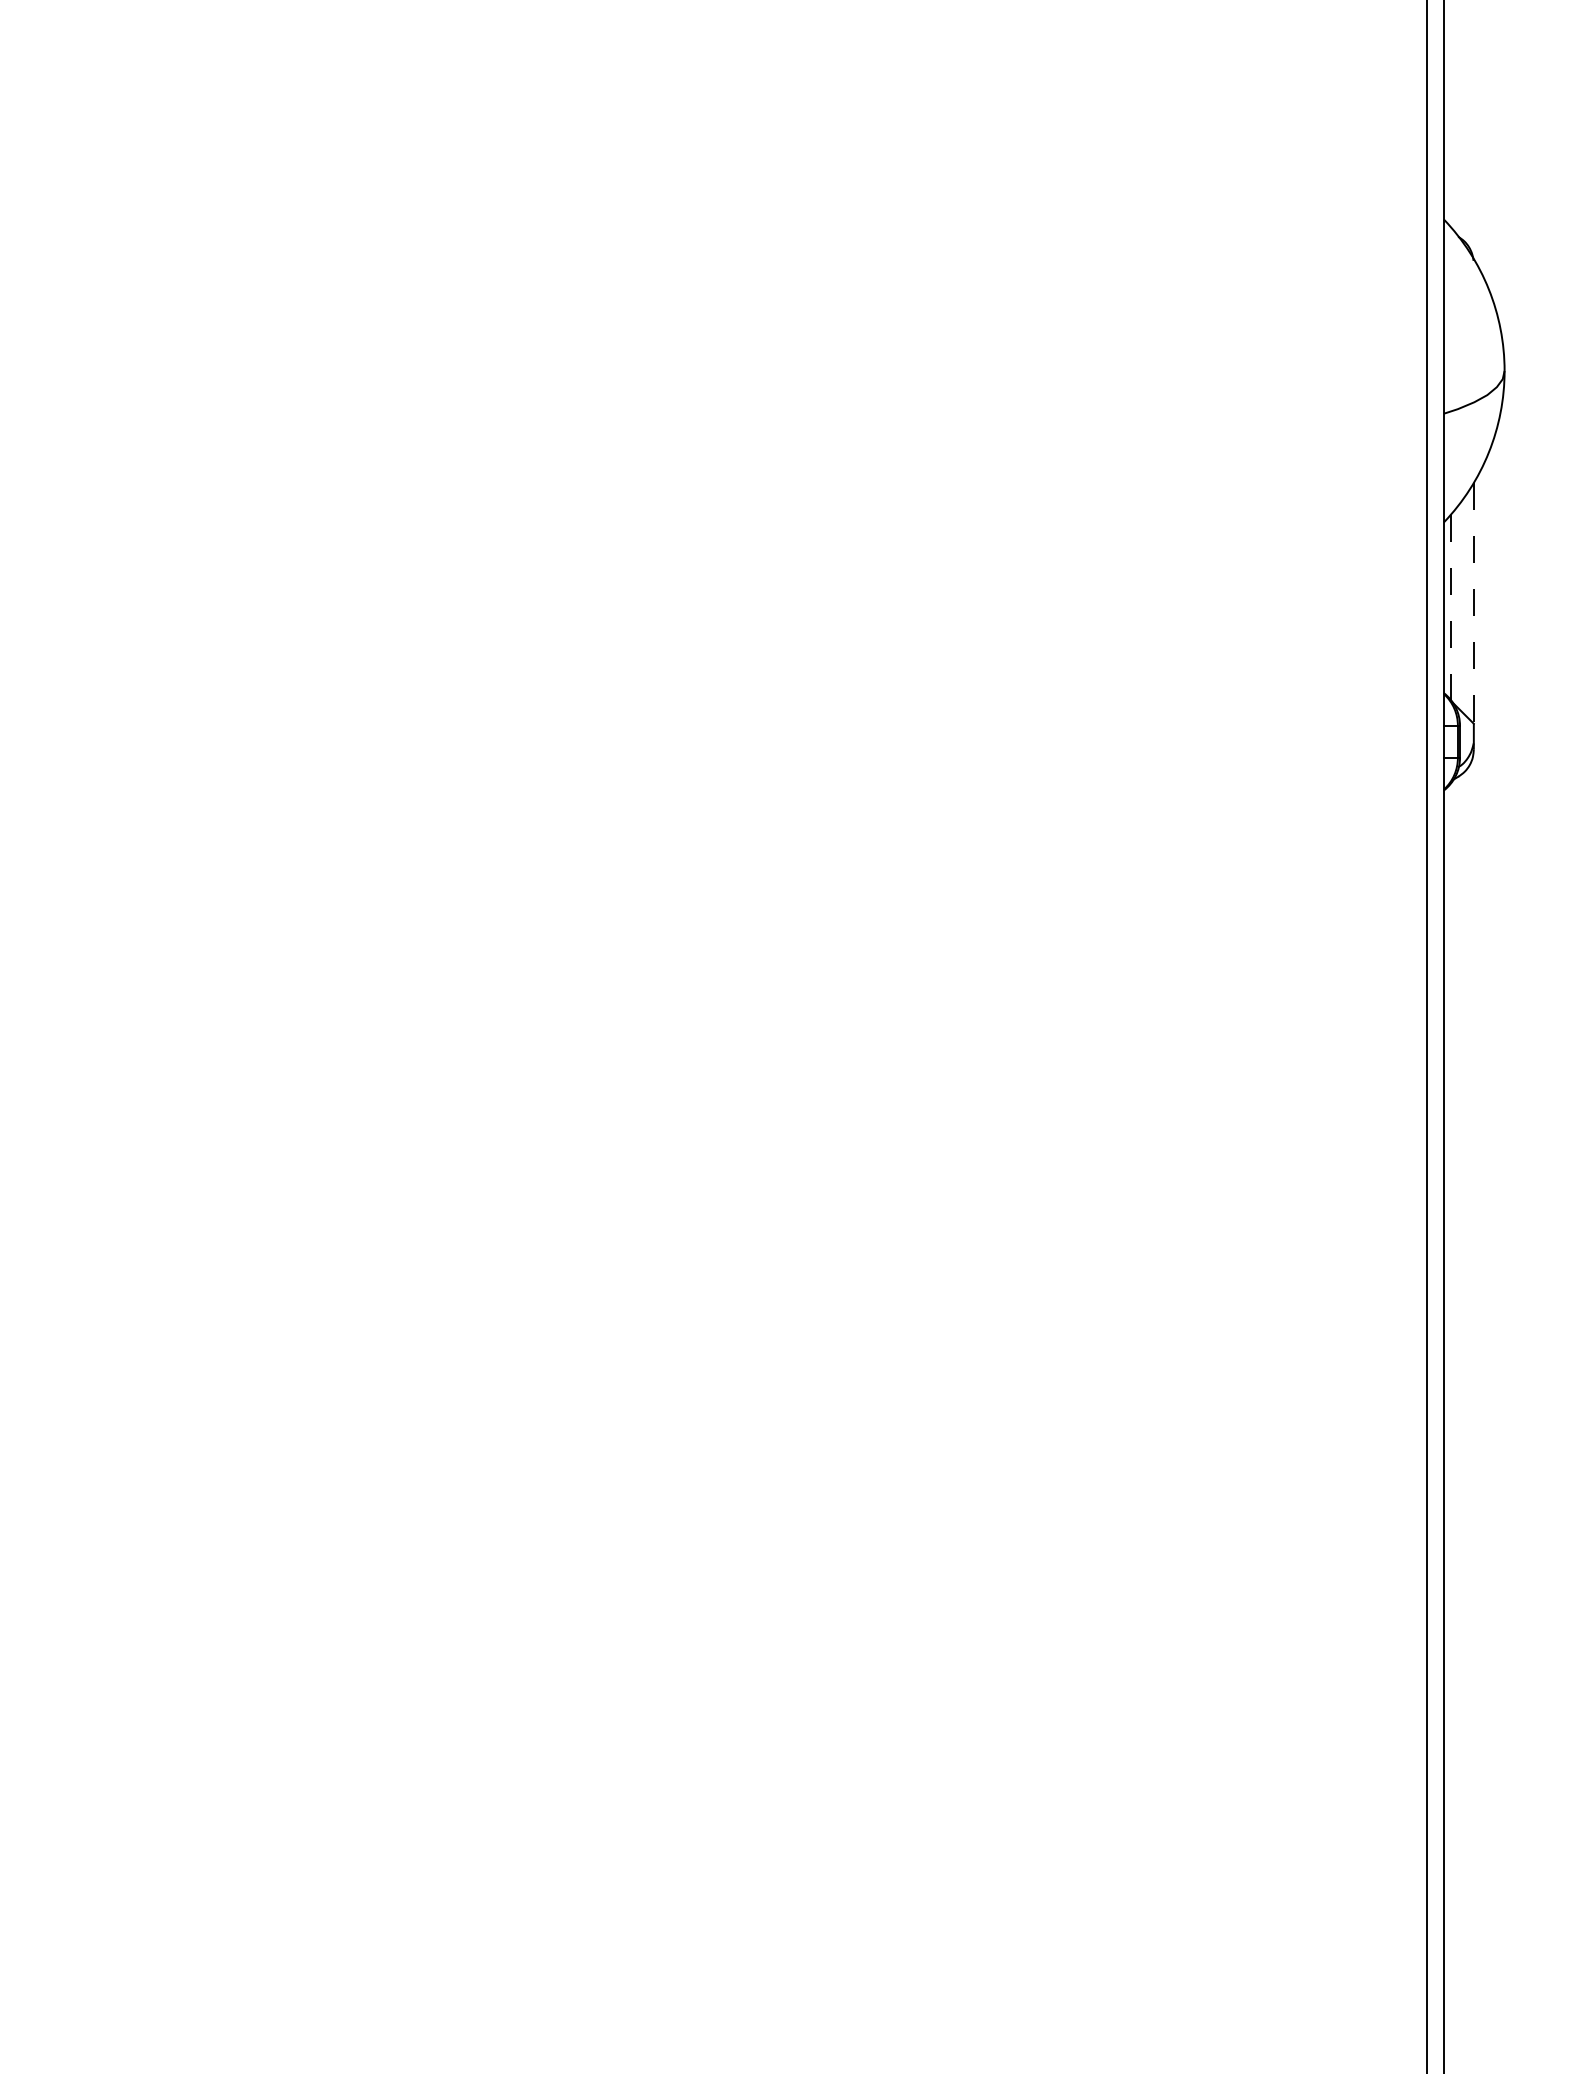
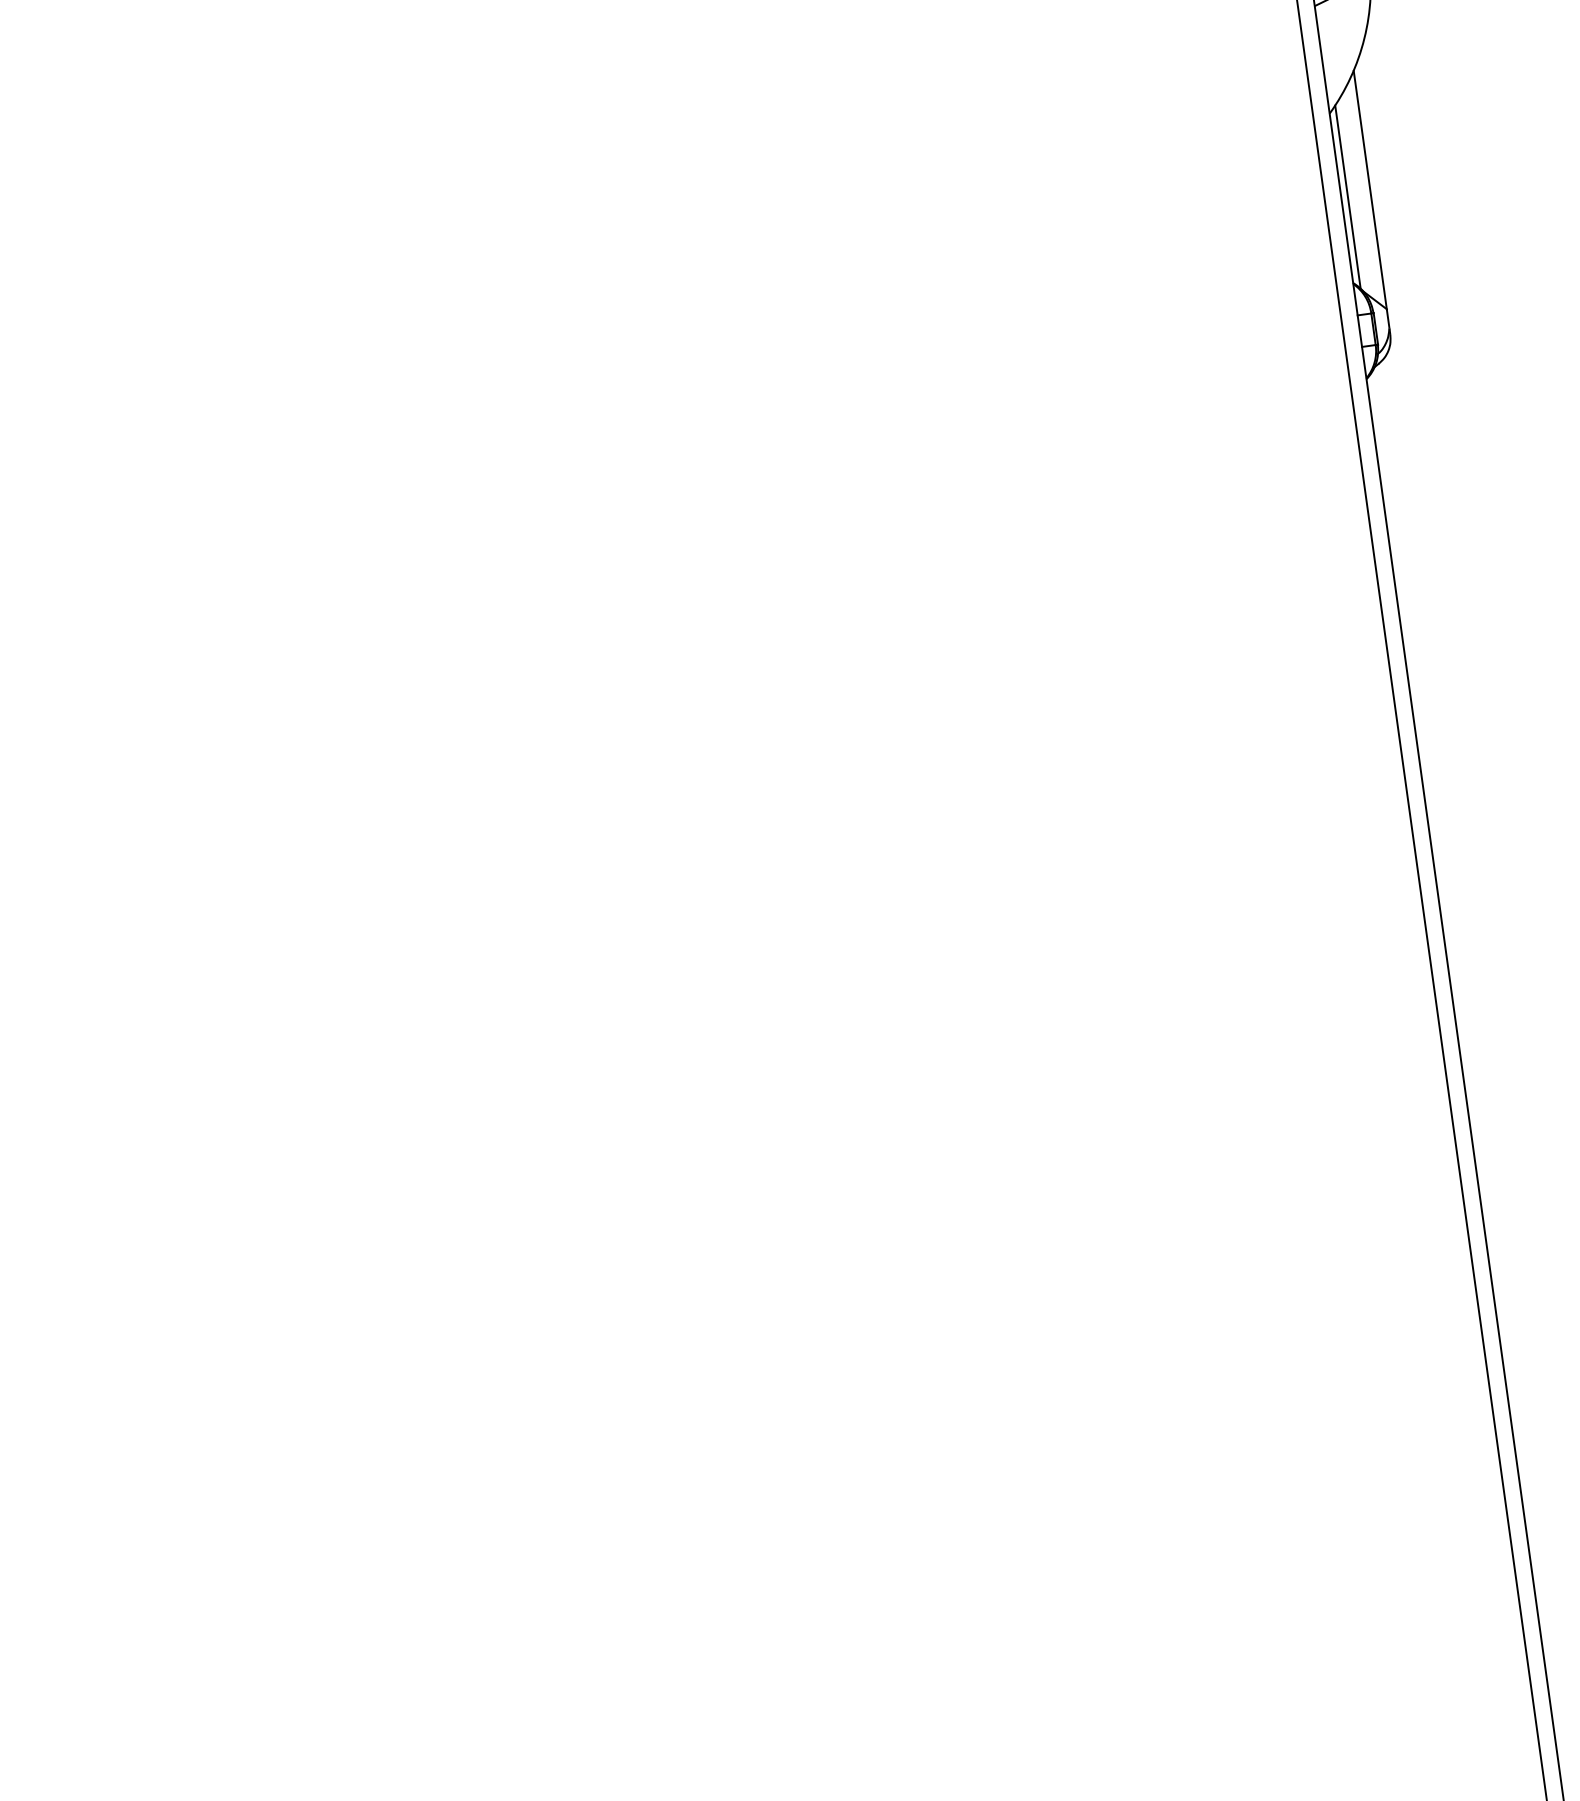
line: (1473, 603) -> (1369, 190), dashed -> solid
line: (1450, 607) -> (1347, 197), dashed -> solid

